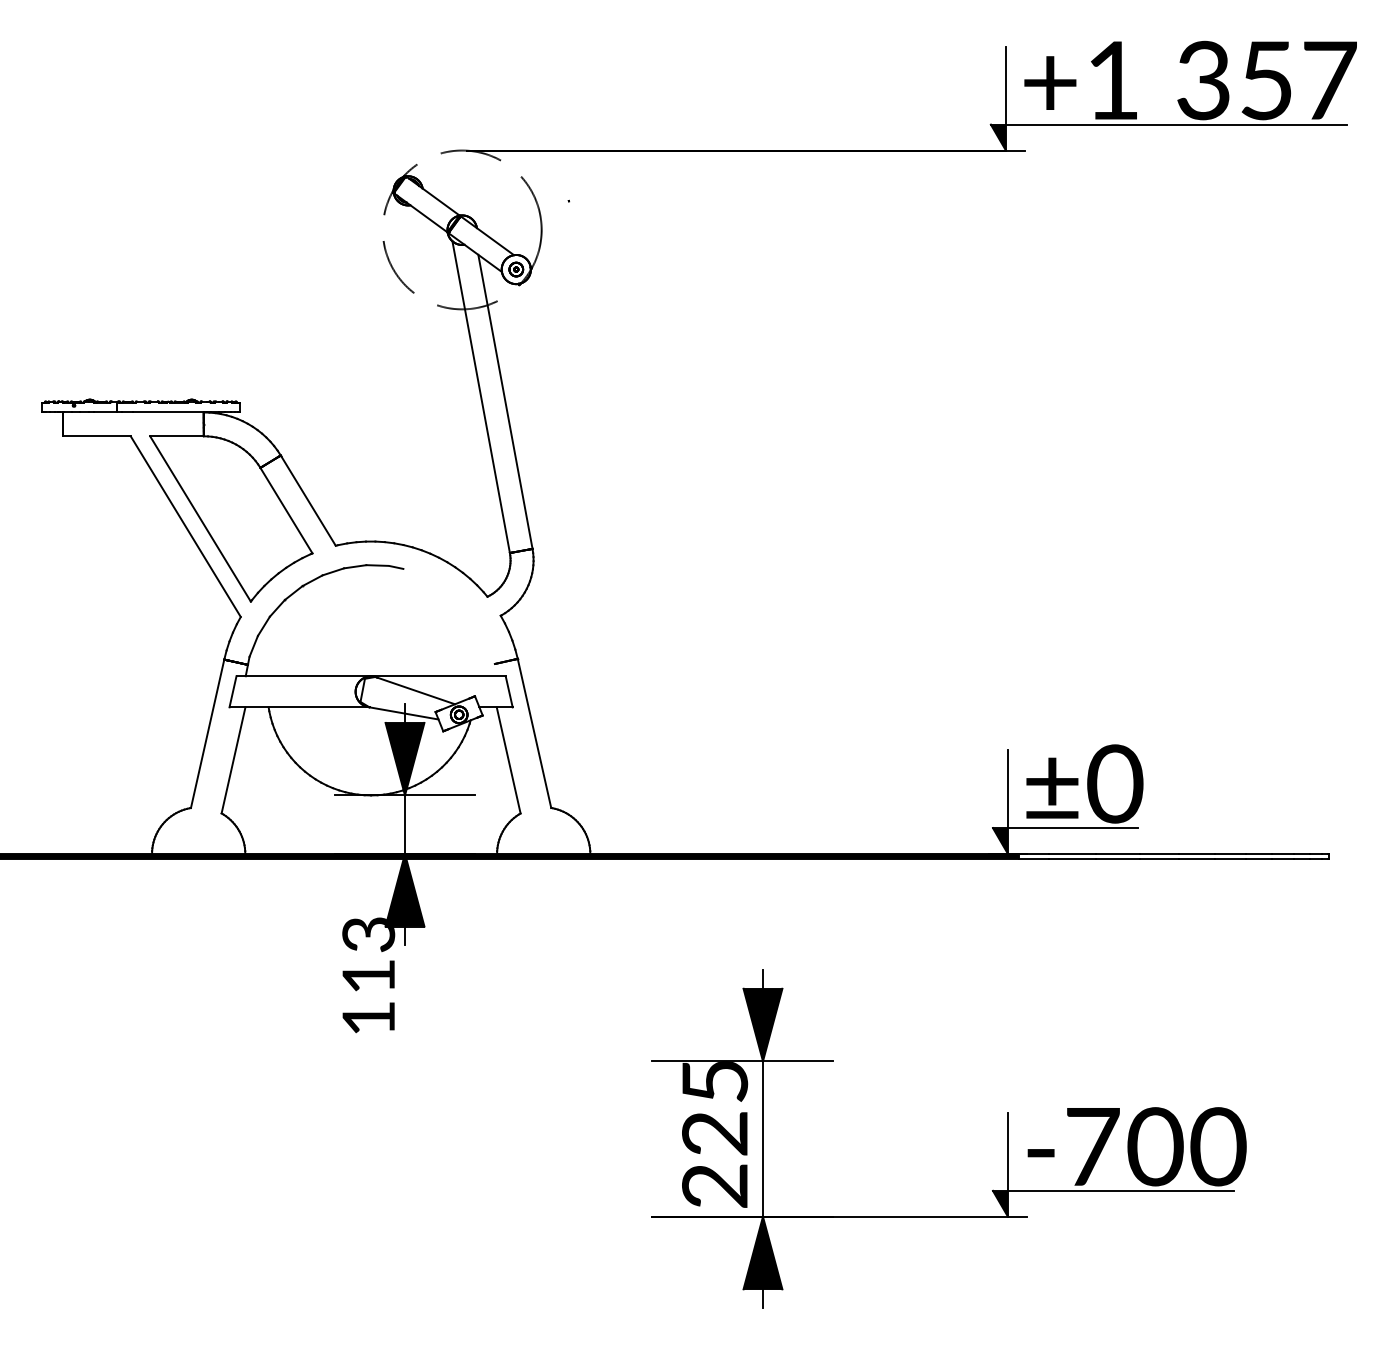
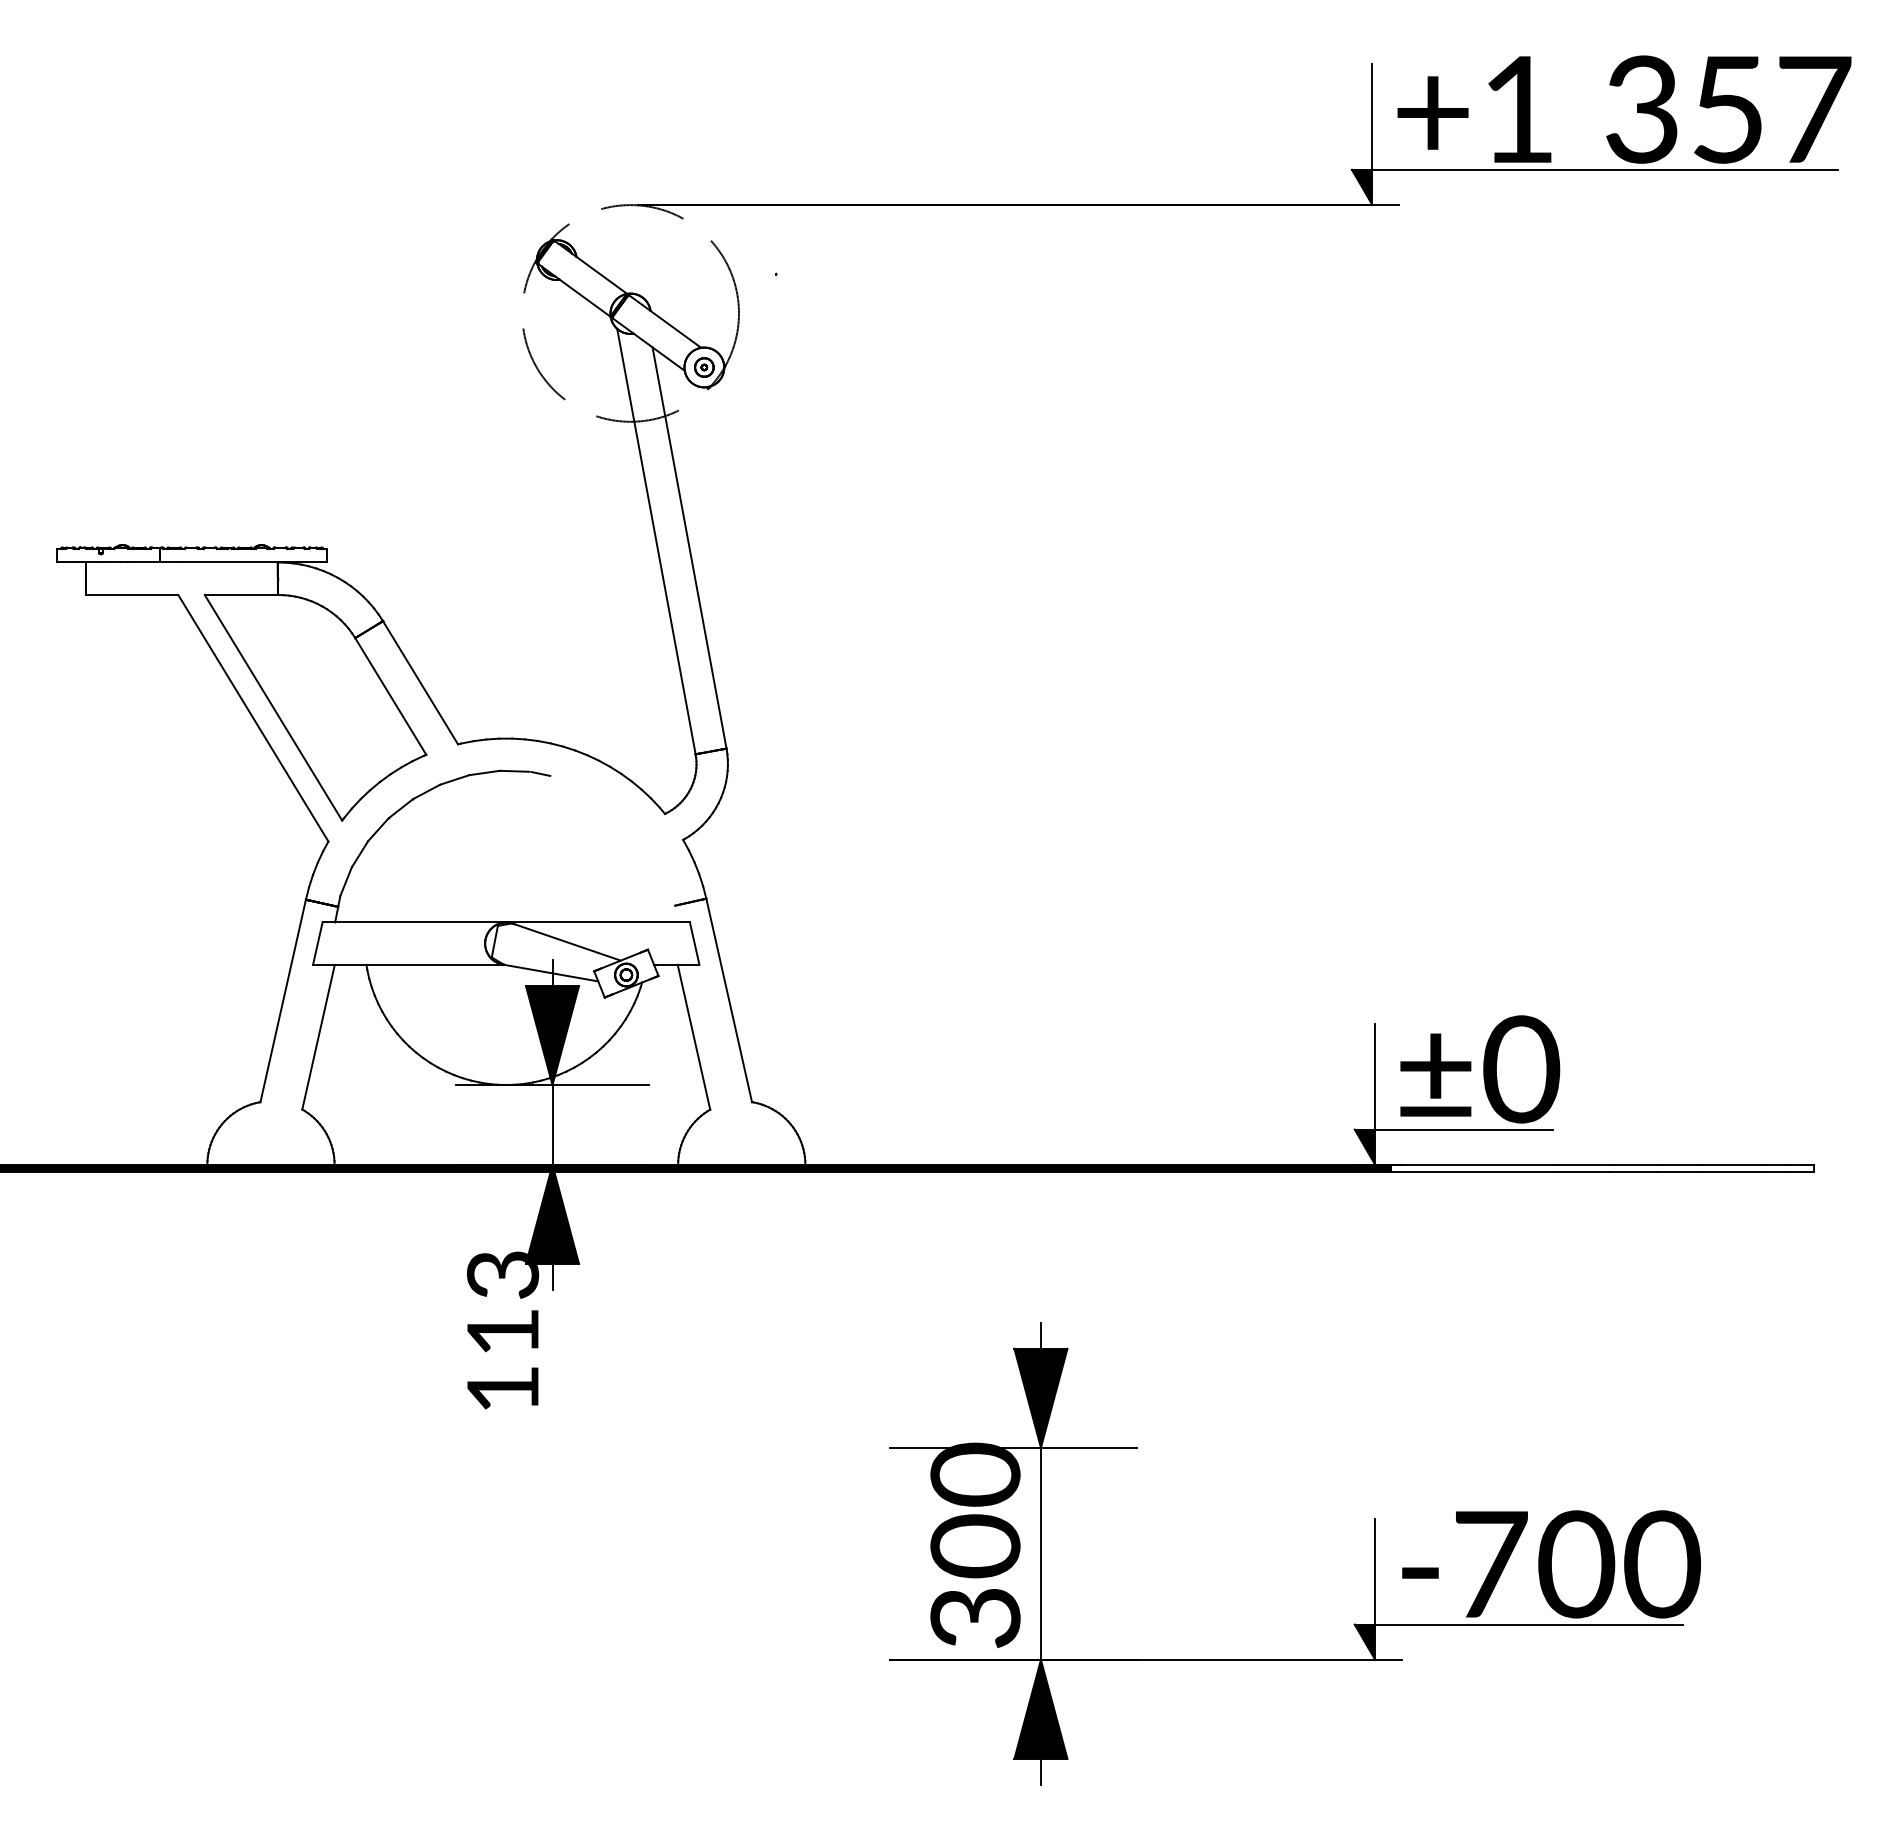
text: (715, 1132) -> (975, 1545), 225 -> 300

